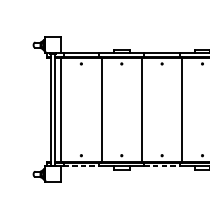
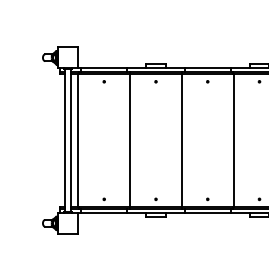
line: (81, 166) -> (104, 213), dashed -> solid
line: (161, 166) -> (207, 213), dashed -> solid

